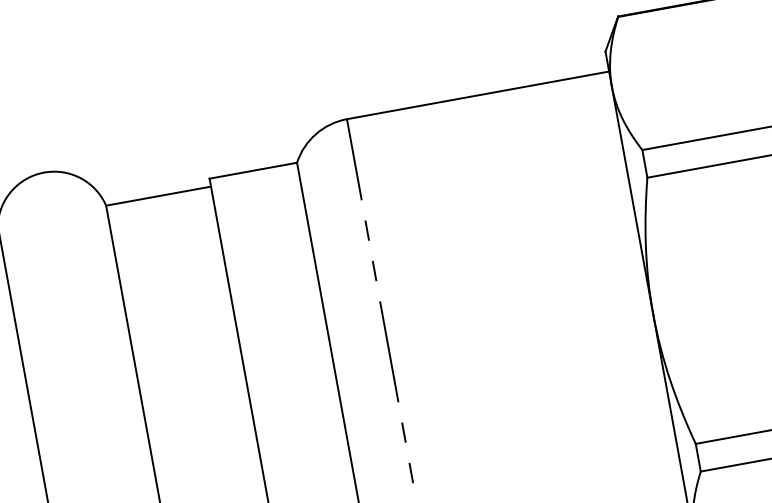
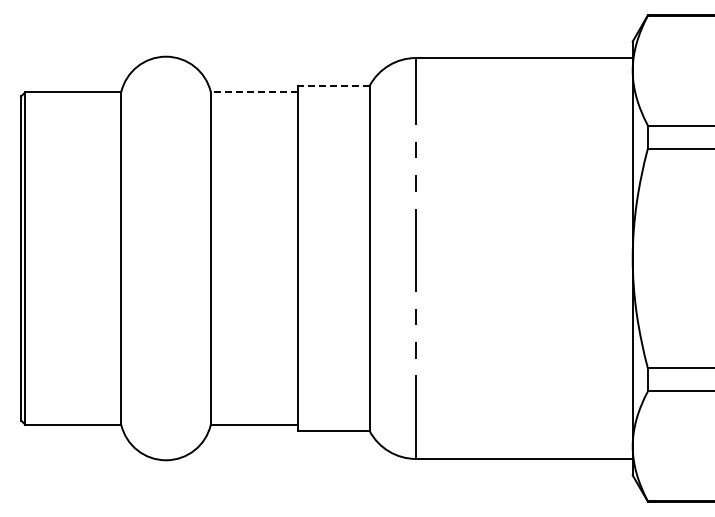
line: (253, 170) -> (333, 85), solid -> dashed
line: (157, 196) -> (253, 92), solid -> dashed

